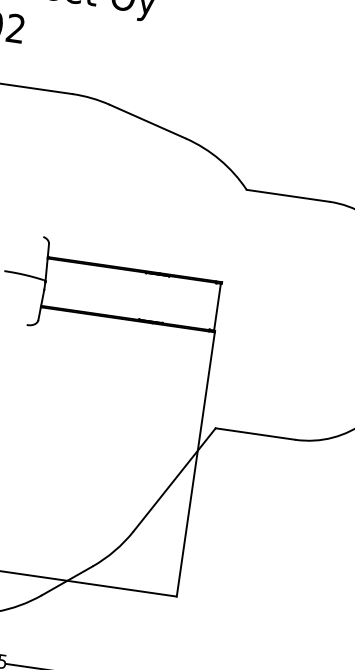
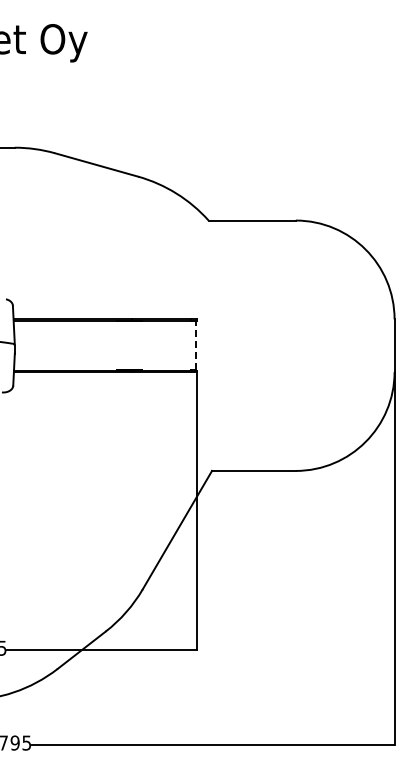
line: (217, 306) -> (195, 345), solid -> dashed

